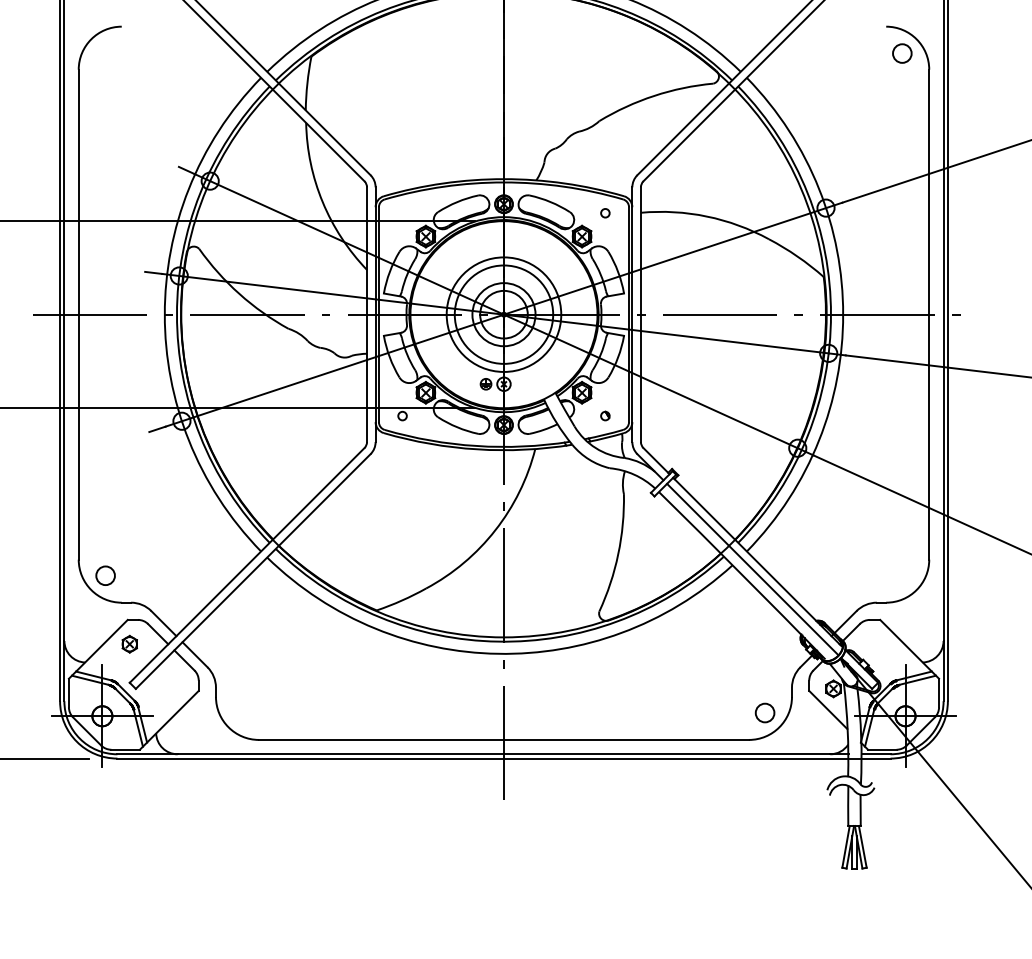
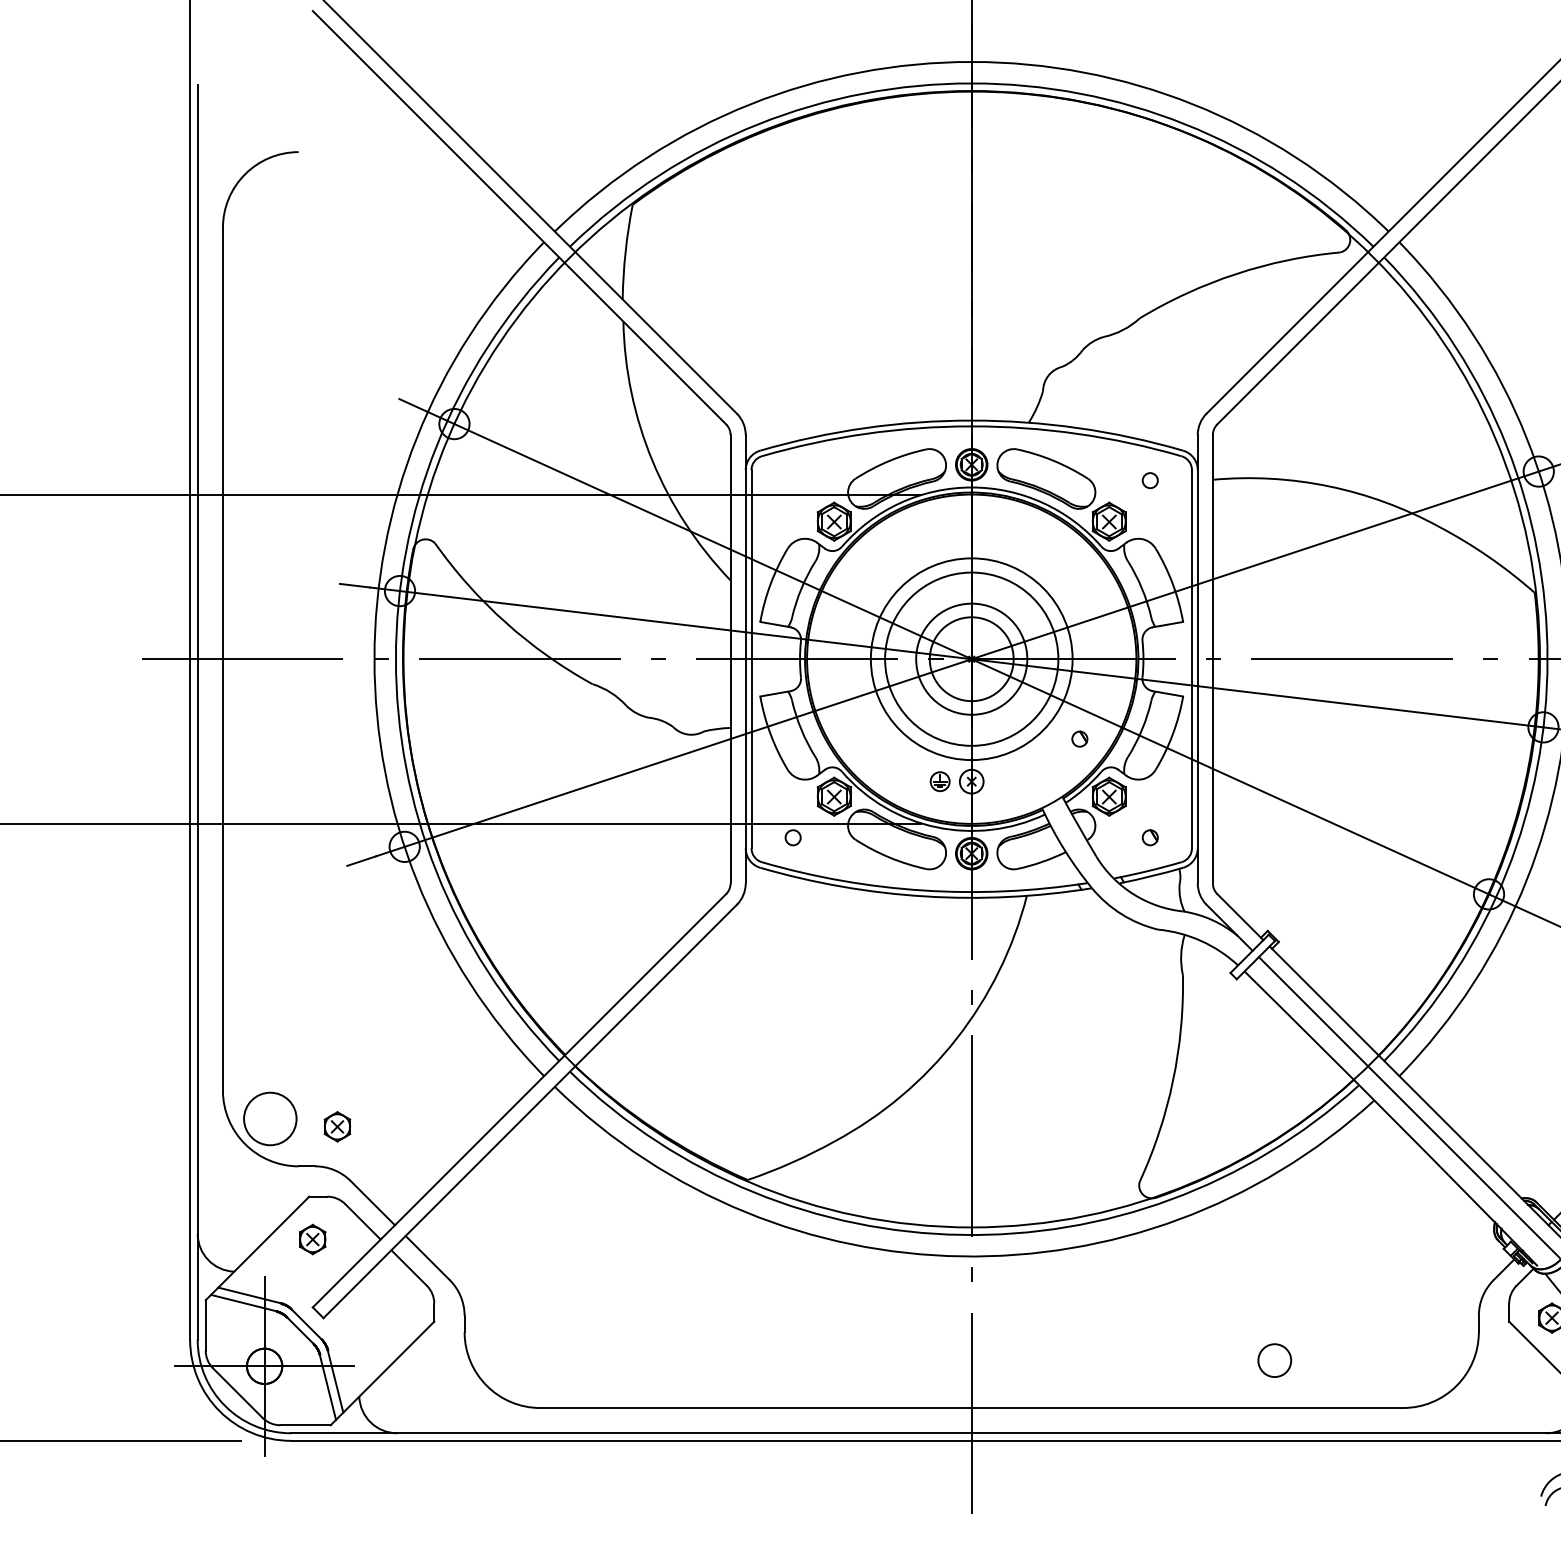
part: (565, 359) -> (1080, 738), added
circle: (105, 575) -> (270, 1118), size x1.6
part: (143, 579) -> (336, 1125), added
circle: (764, 712) -> (1273, 1359), moved

